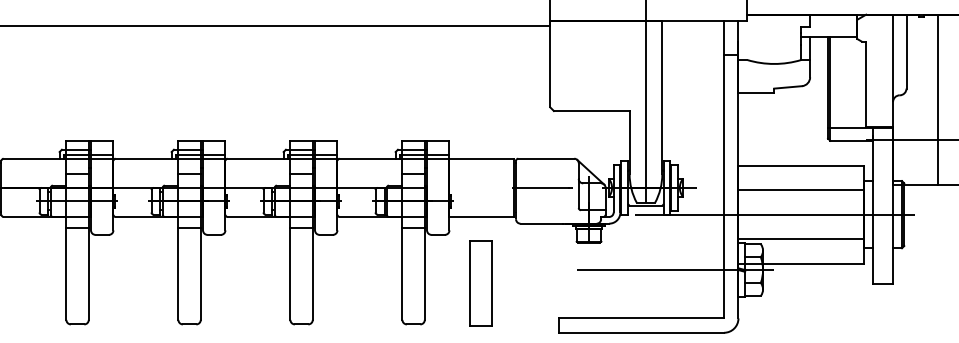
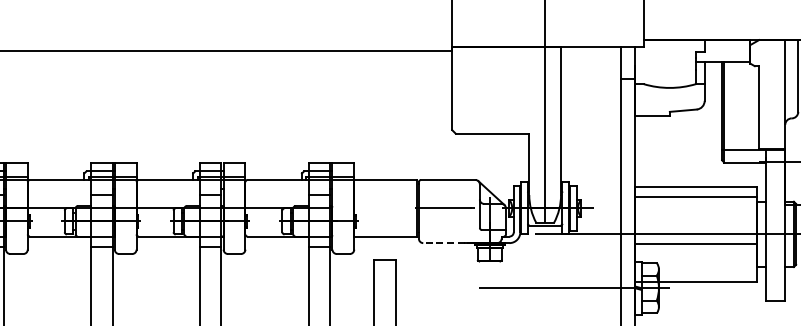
line: (800, 190) -> (695, 197), moved
line: (541, 223) -> (443, 242), solid -> dashed
line: (800, 239) -> (695, 243), moved

